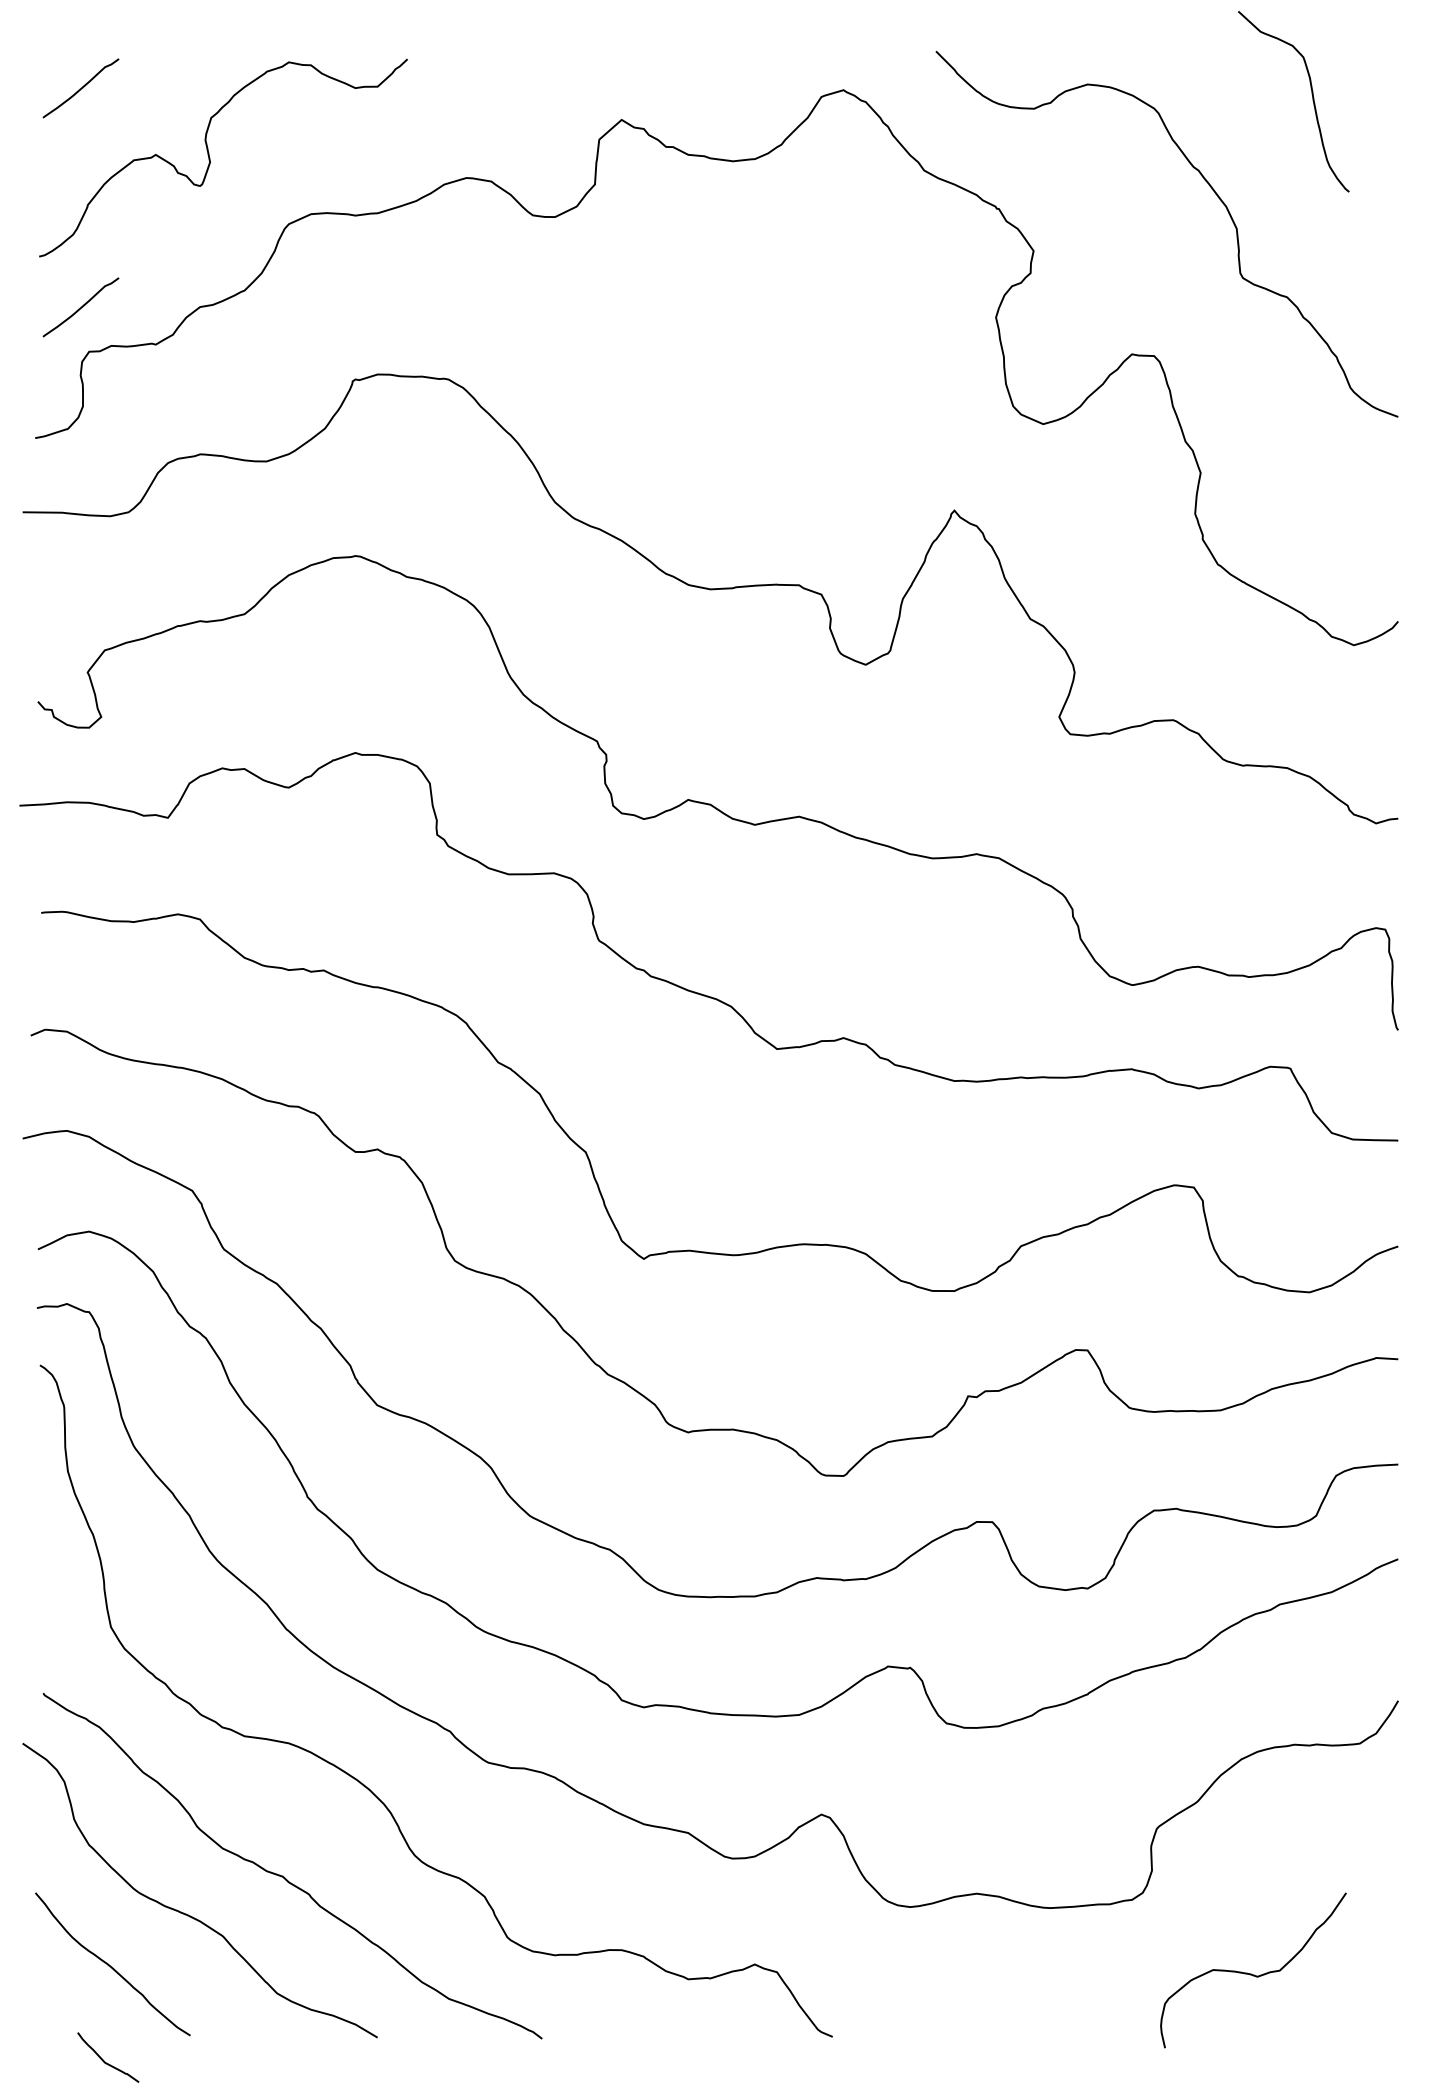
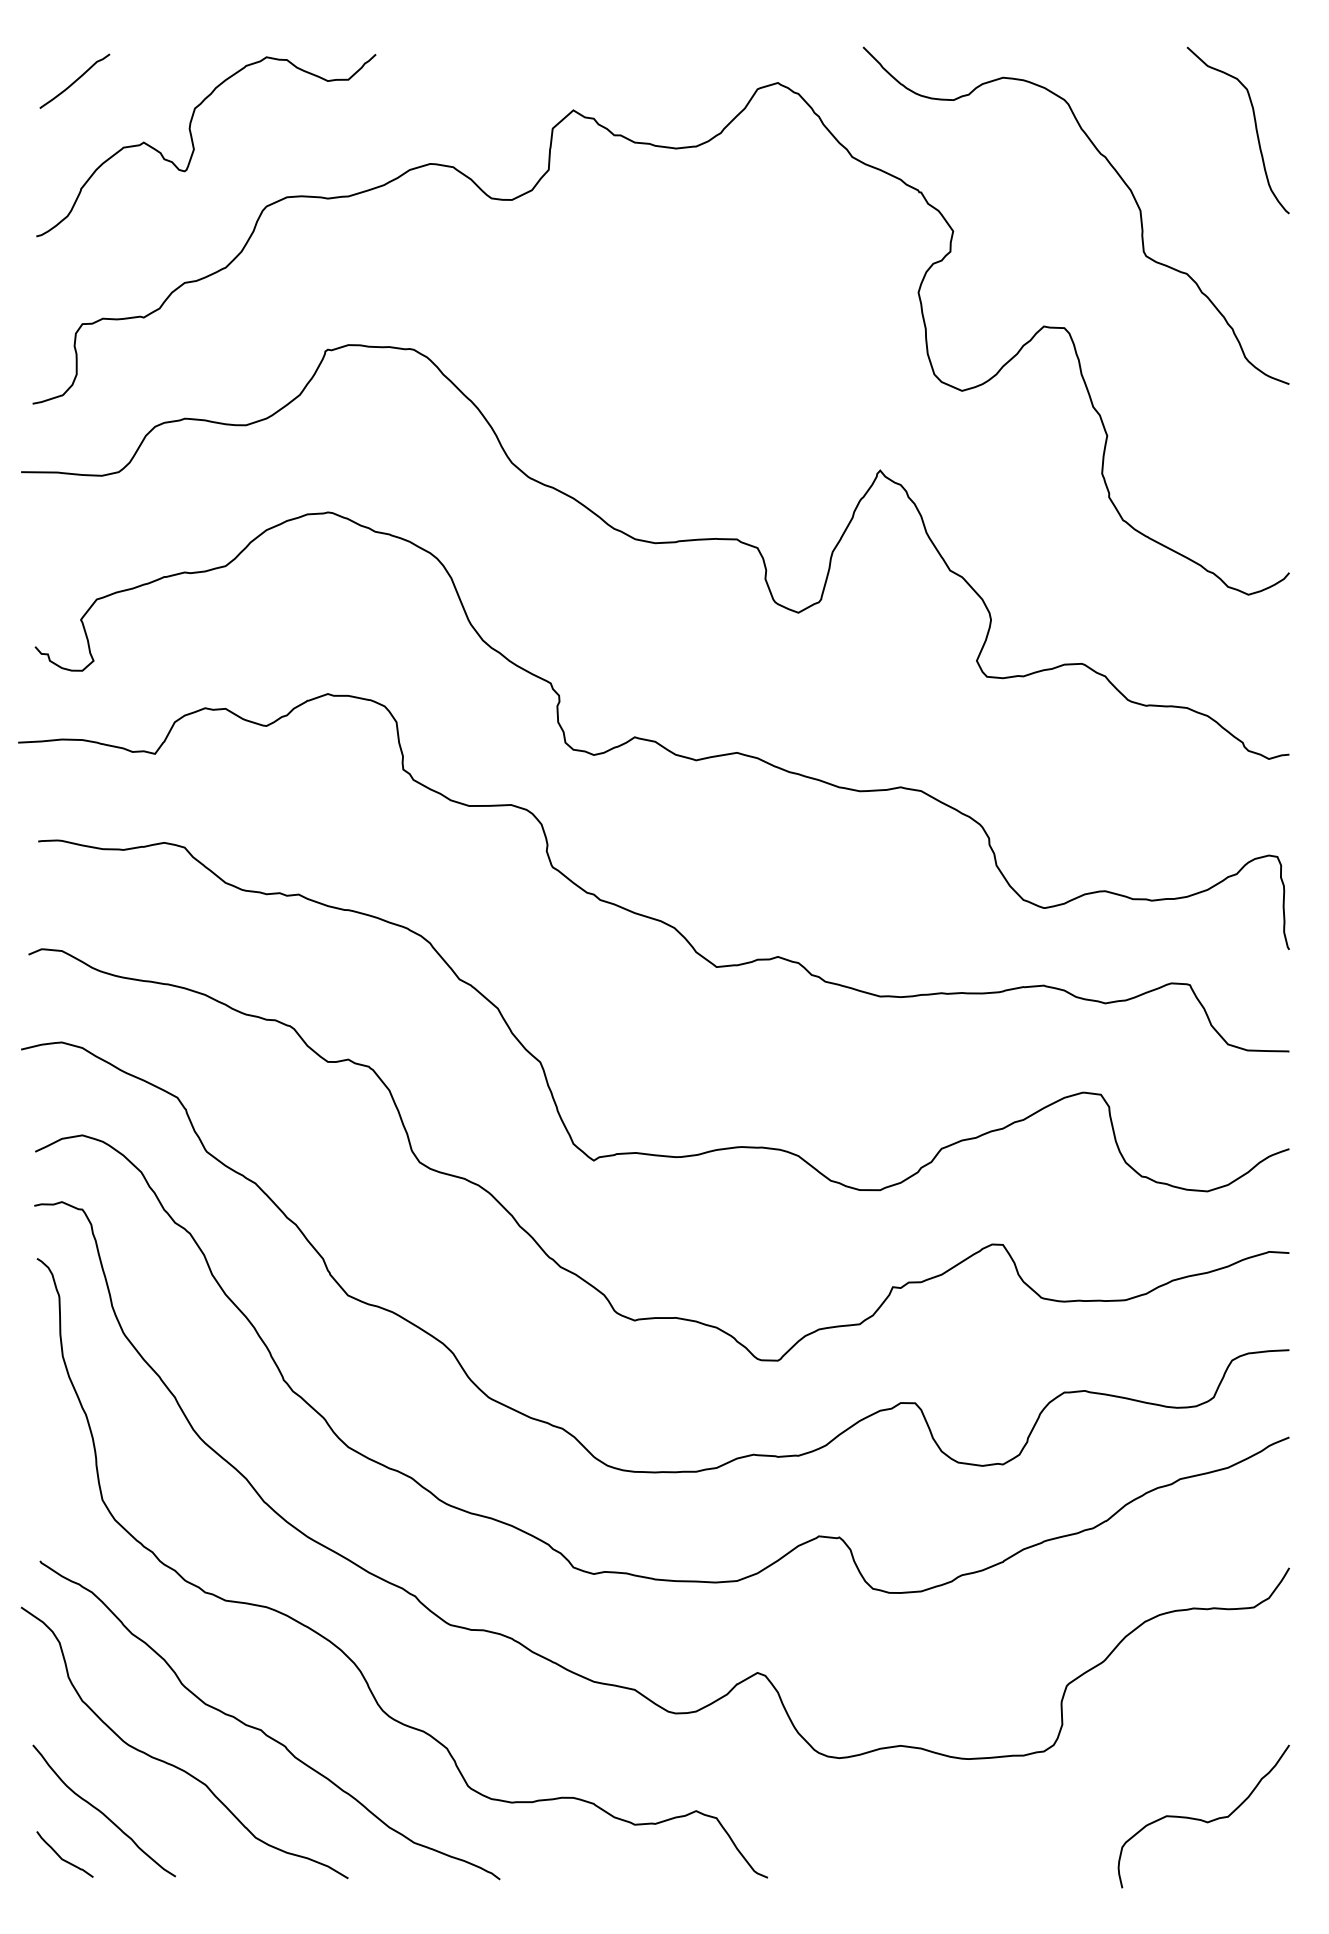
curve: (1312, 100) -> (1255, 129), moved
curve: (80, 307) -> (74, 283), removed
curve: (1251, 1973) -> (1202, 1819), moved
curve: (104, 2060) -> (61, 1857), moved

